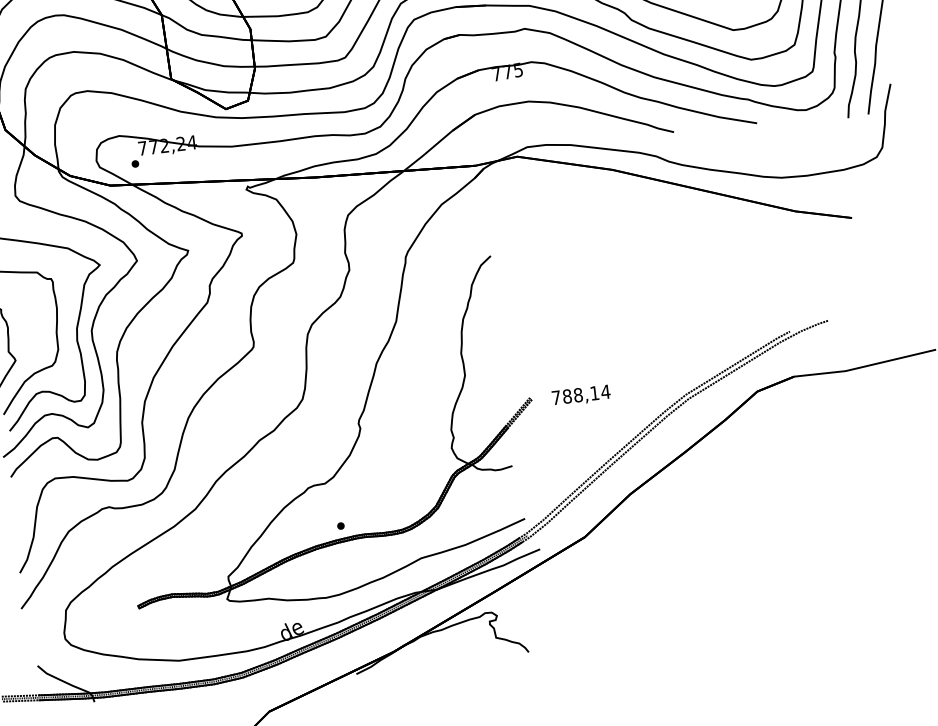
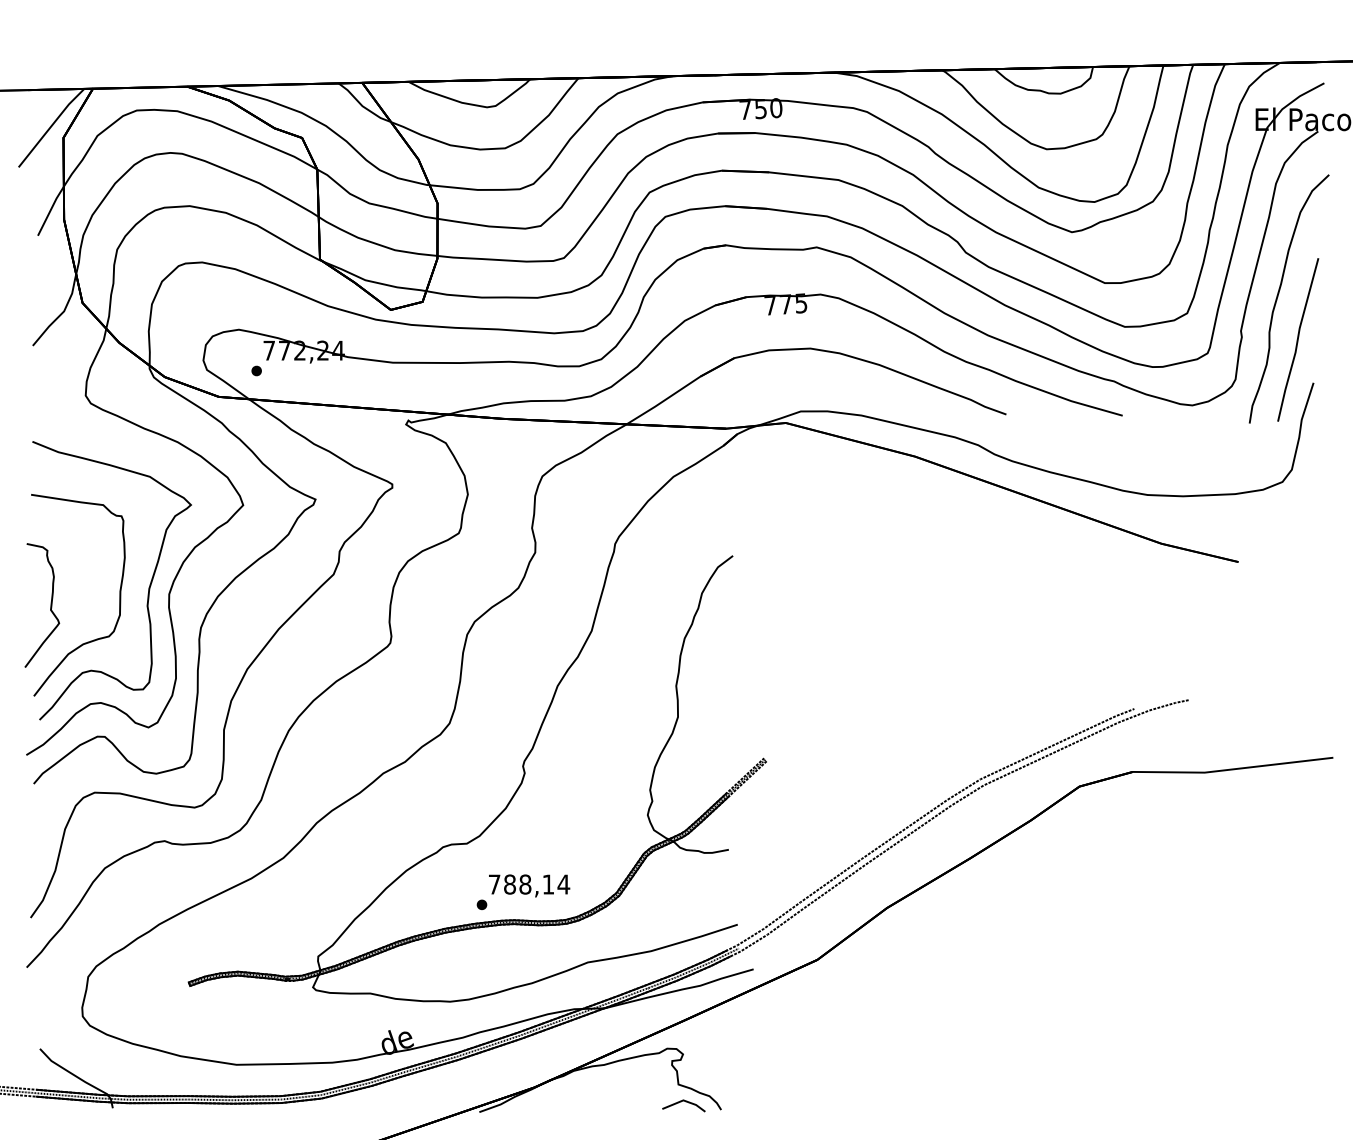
text: (581, 395) -> (529, 885), moved
line: (499, 650) -> (681, 1102), added

